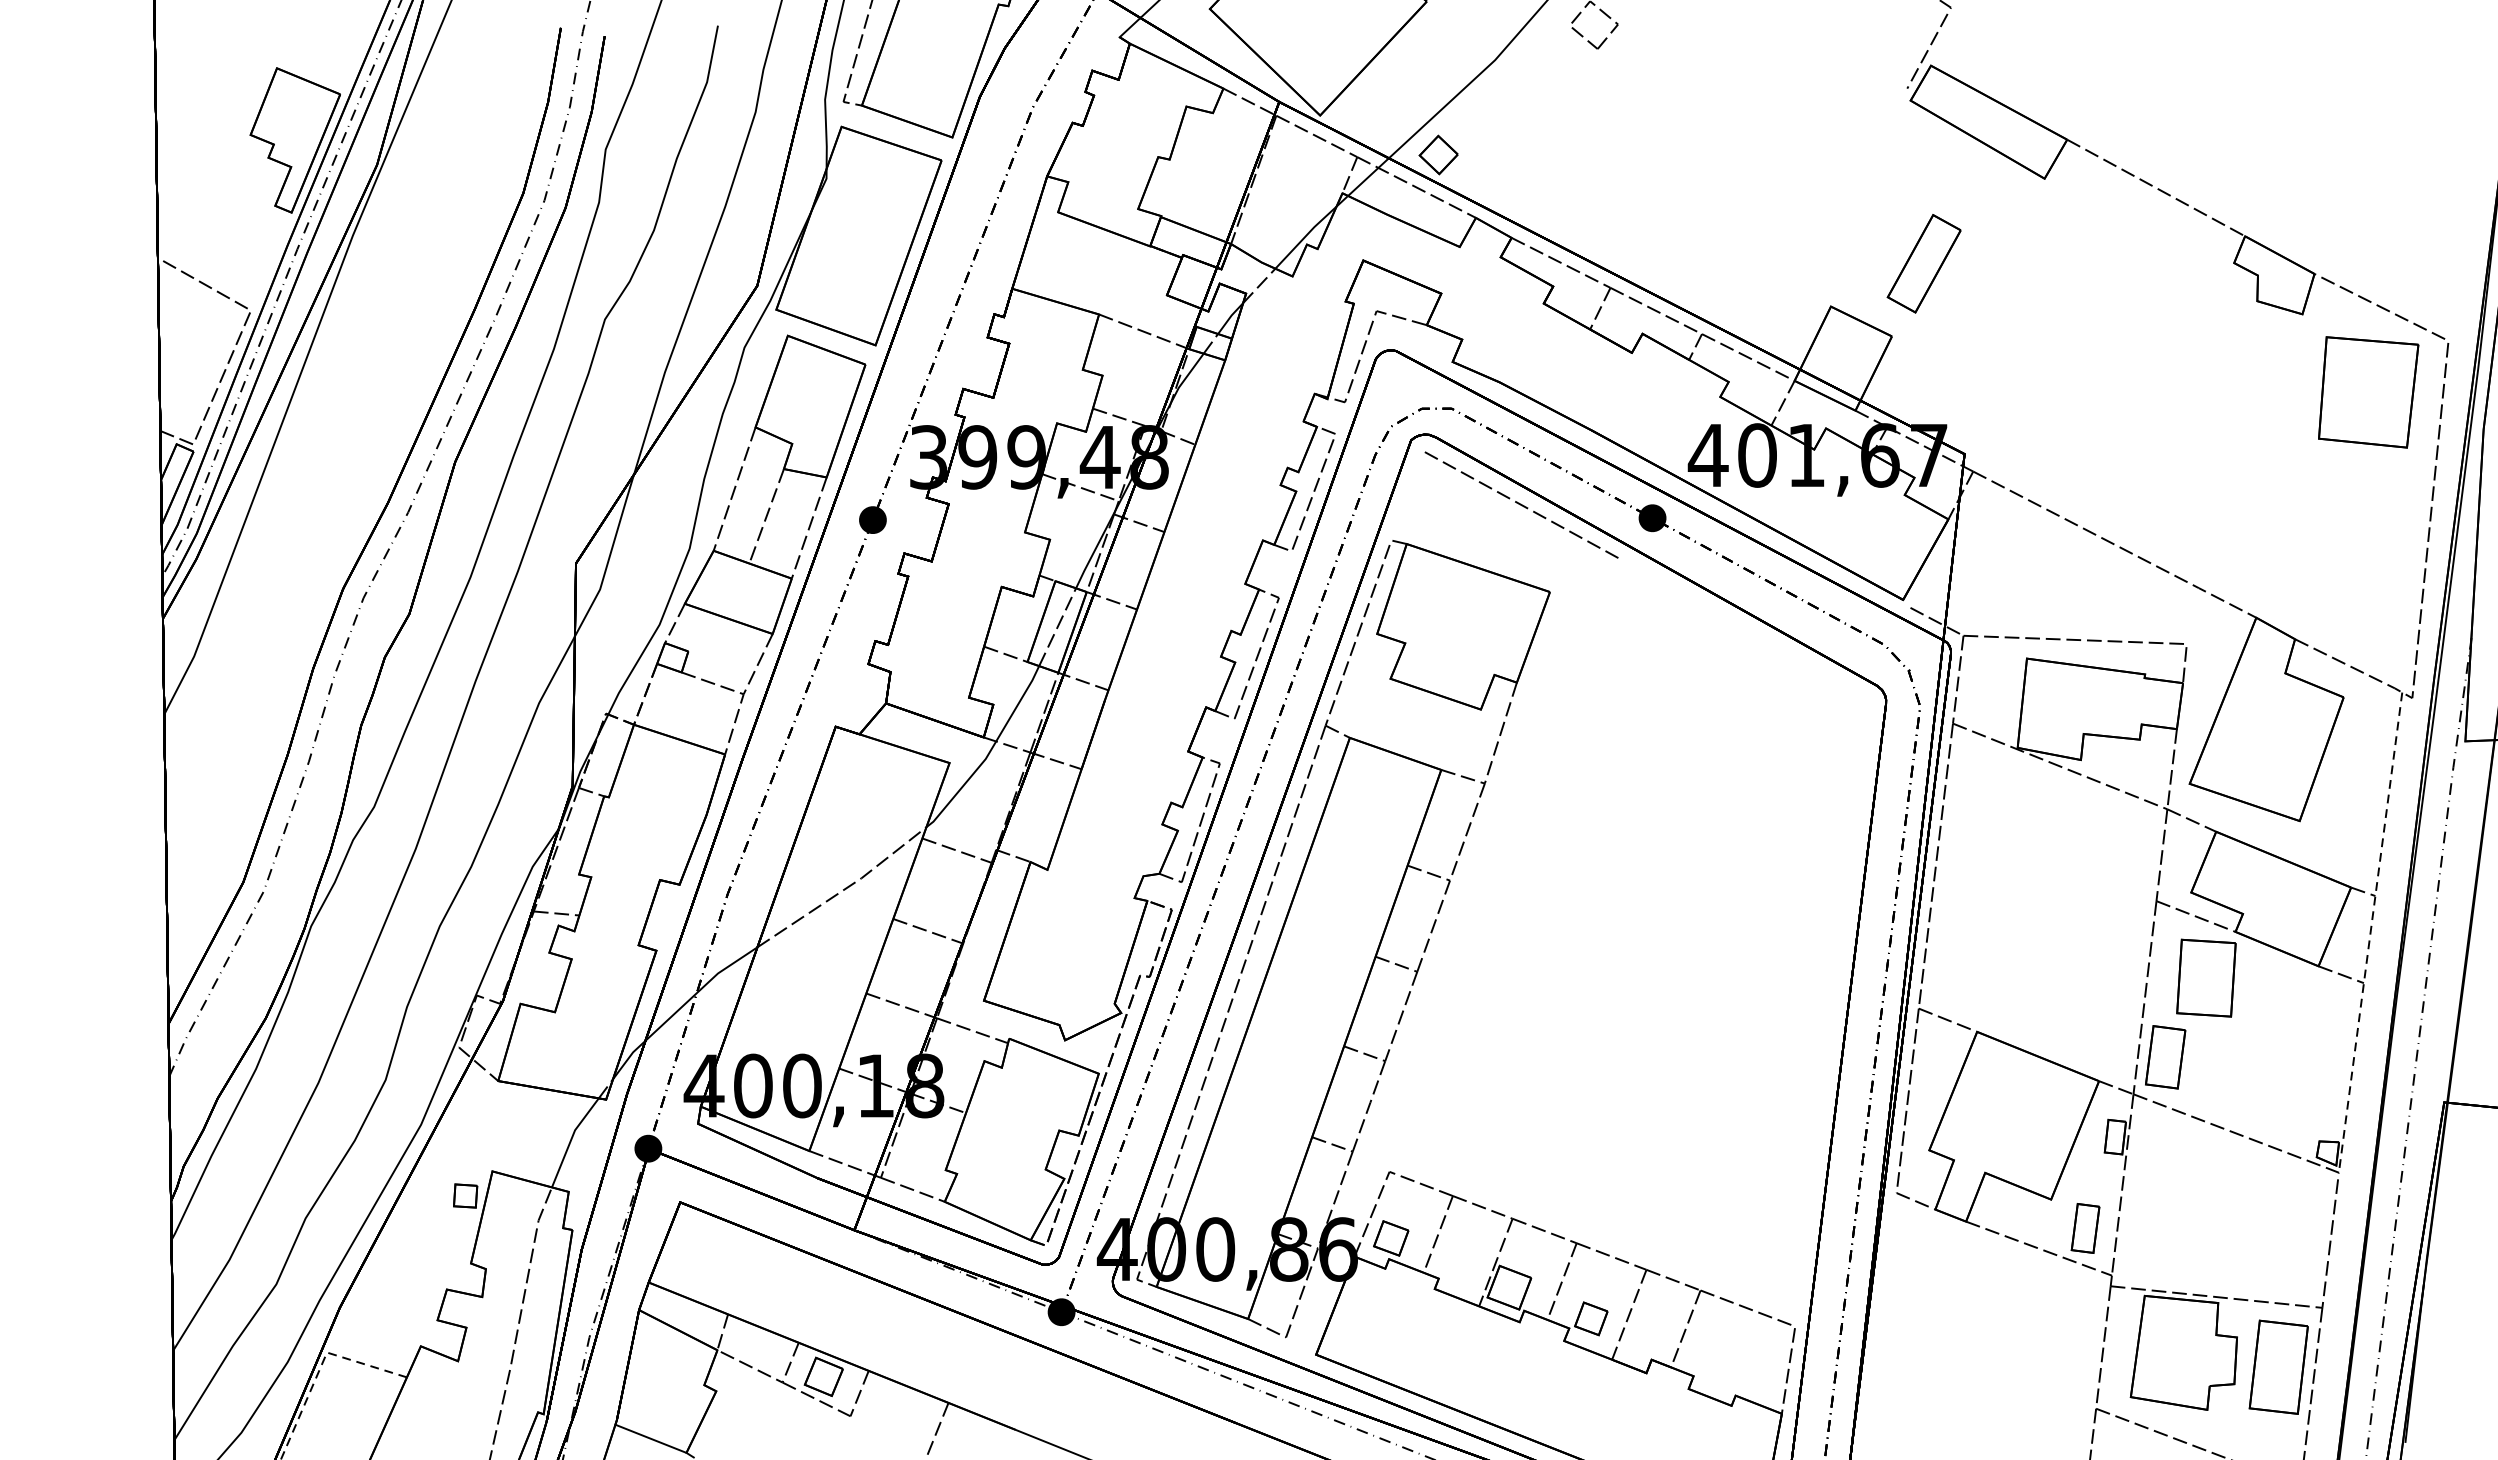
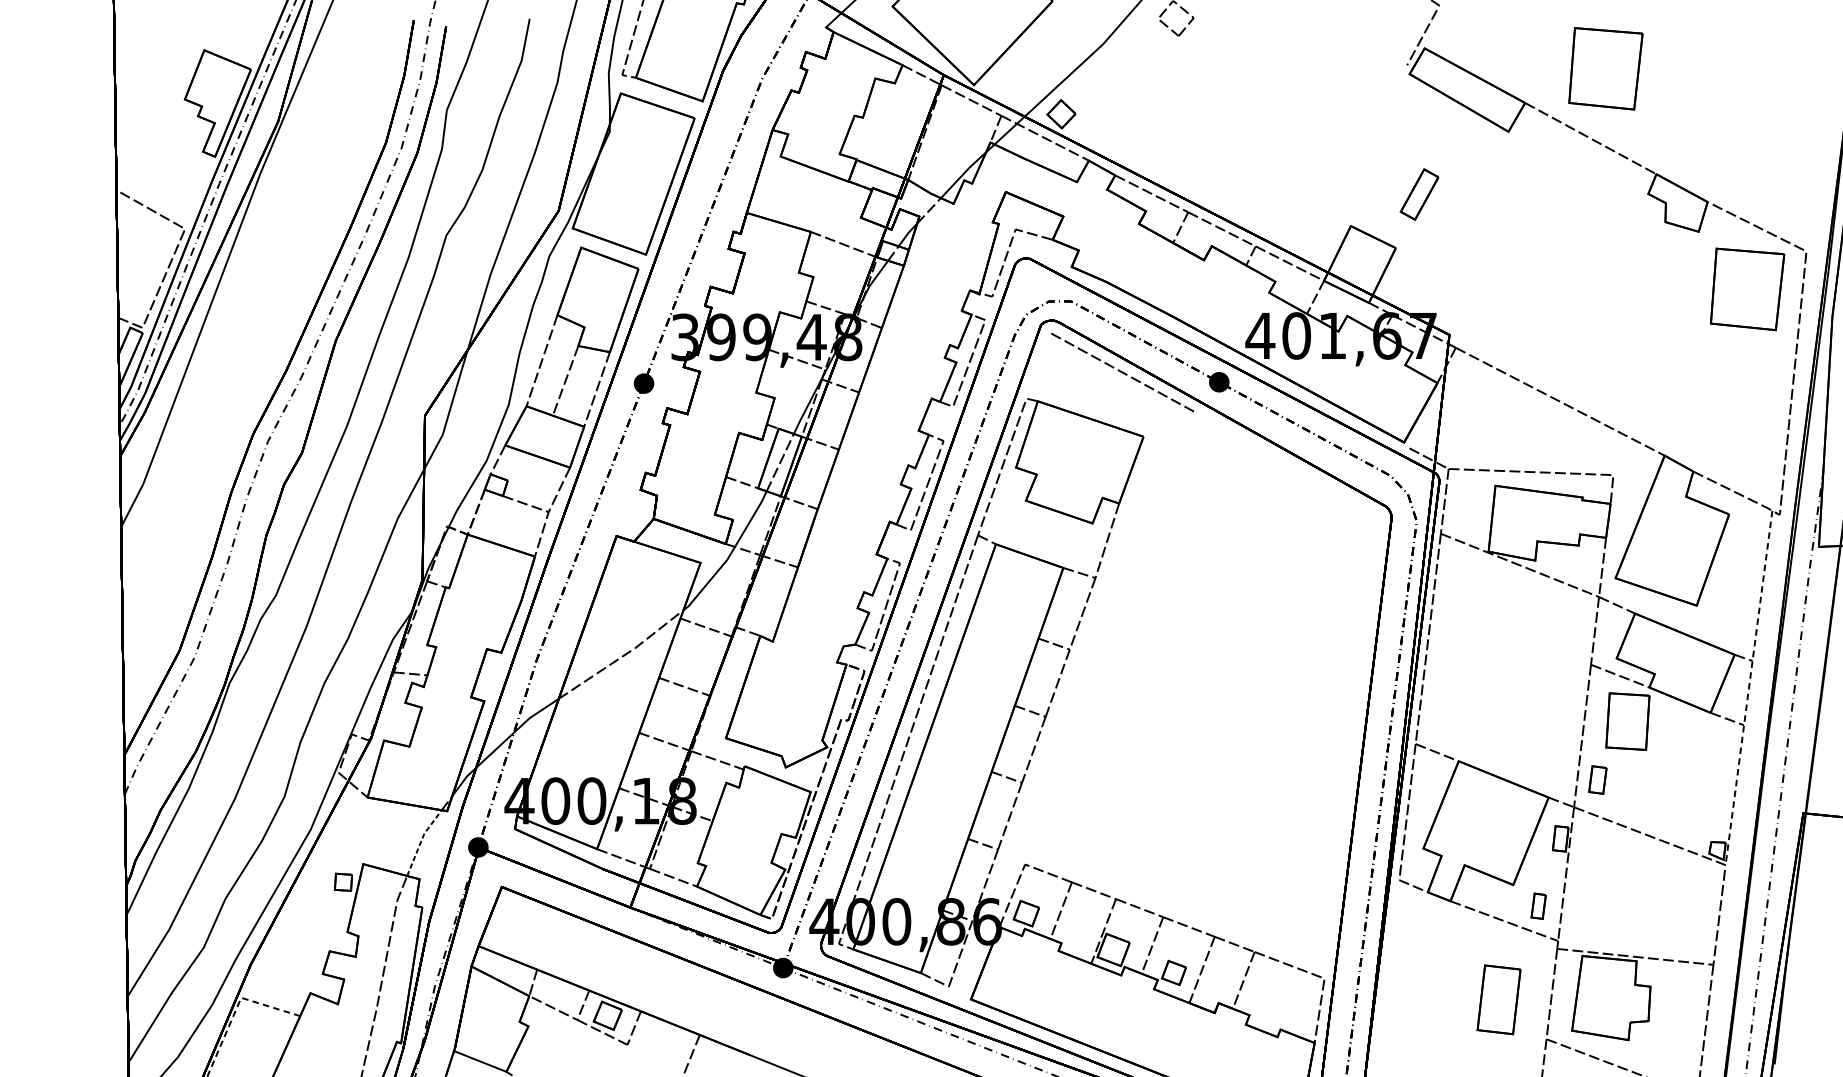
part: (2176, 93) -> (1605, 68), added
part: (1923, 263) -> (1419, 194), size x0.7
part: (2165, 1057) -> (1597, 780), size x0.6
line: (571, 1139) -> (421, 840), solid -> dashed
part: (2085, 1228) -> (1538, 906), size x0.7
part: (2278, 1366) -> (1498, 999), moved

